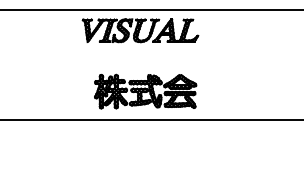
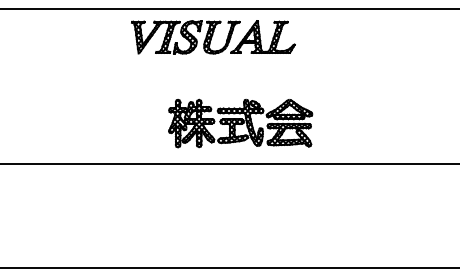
part: (140, 30) -> (213, 37), moved

